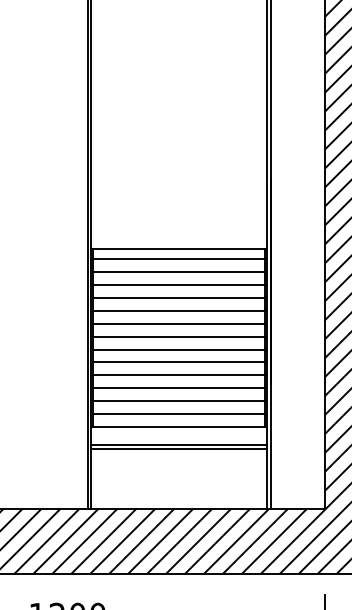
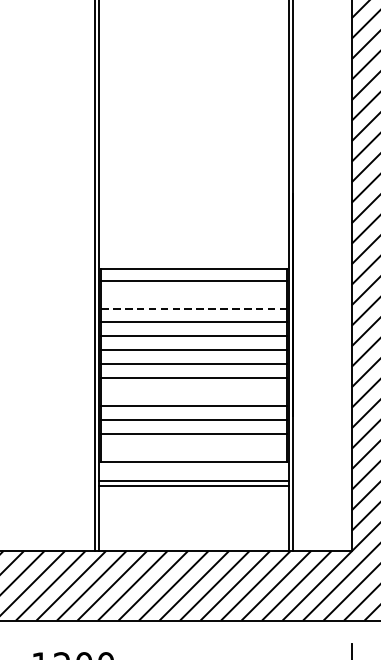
line: (179, 272) -> (194, 294), removed
line: (179, 285) -> (194, 308), solid -> dashed
line: (179, 362) -> (194, 392), removed
line: (179, 413) -> (194, 447), removed

